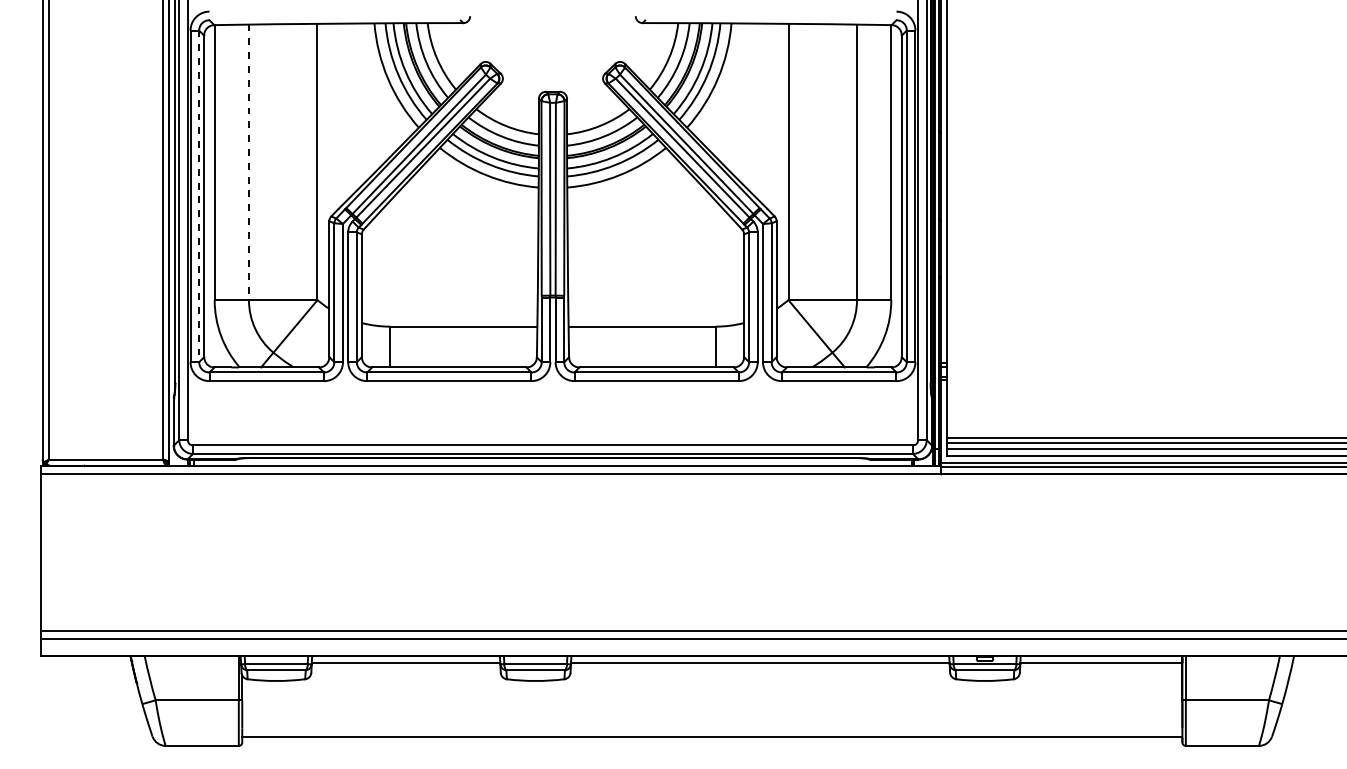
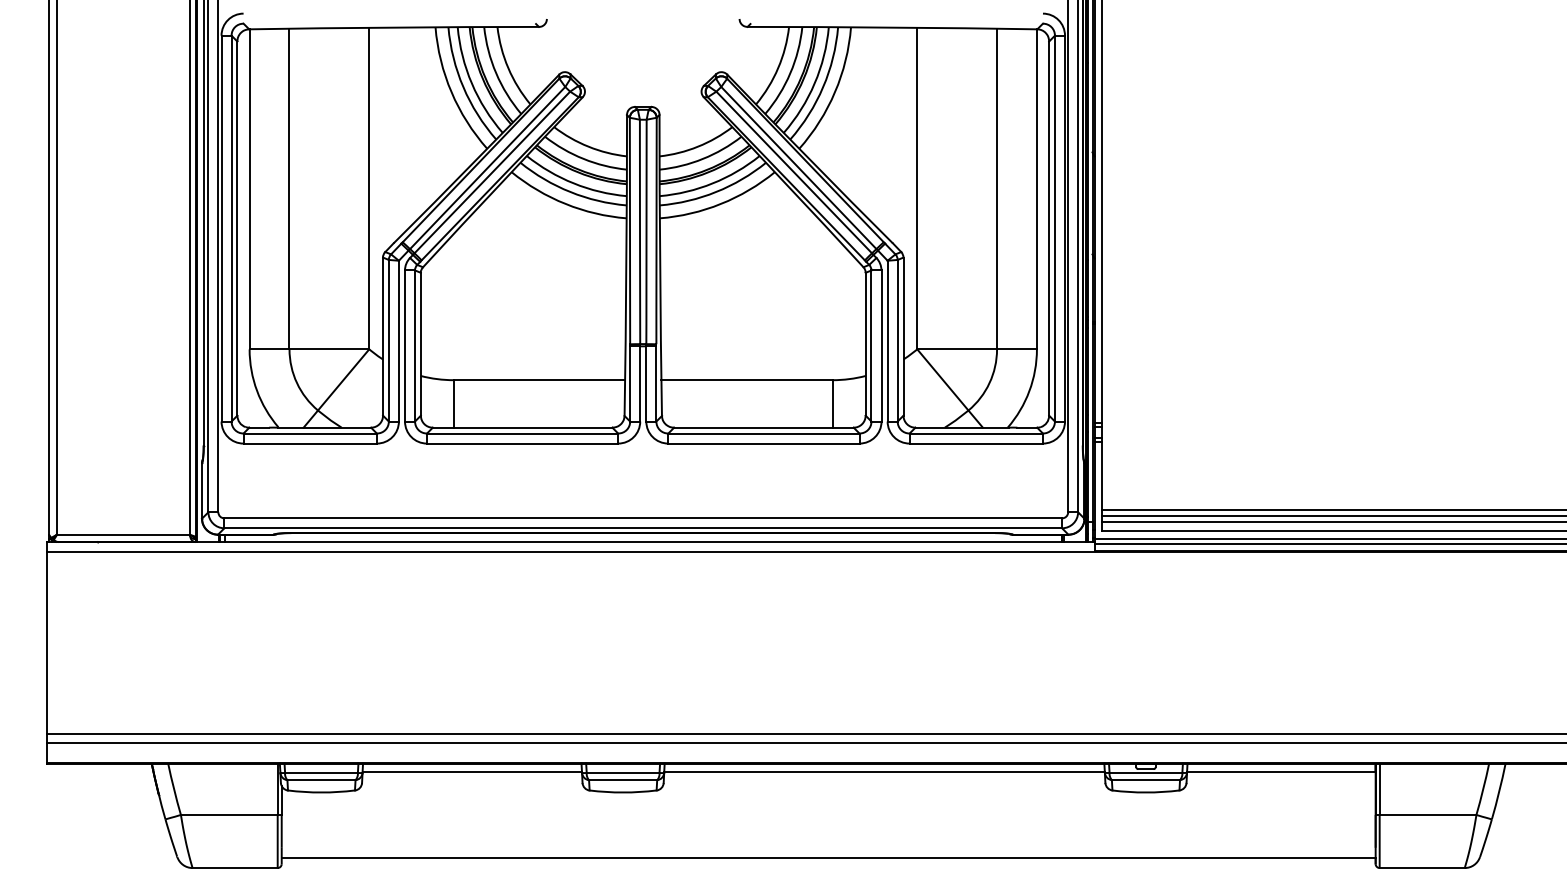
line: (248, 162) -> (289, 189), dashed -> solid
line: (199, 196) -> (231, 228), dashed -> solid

